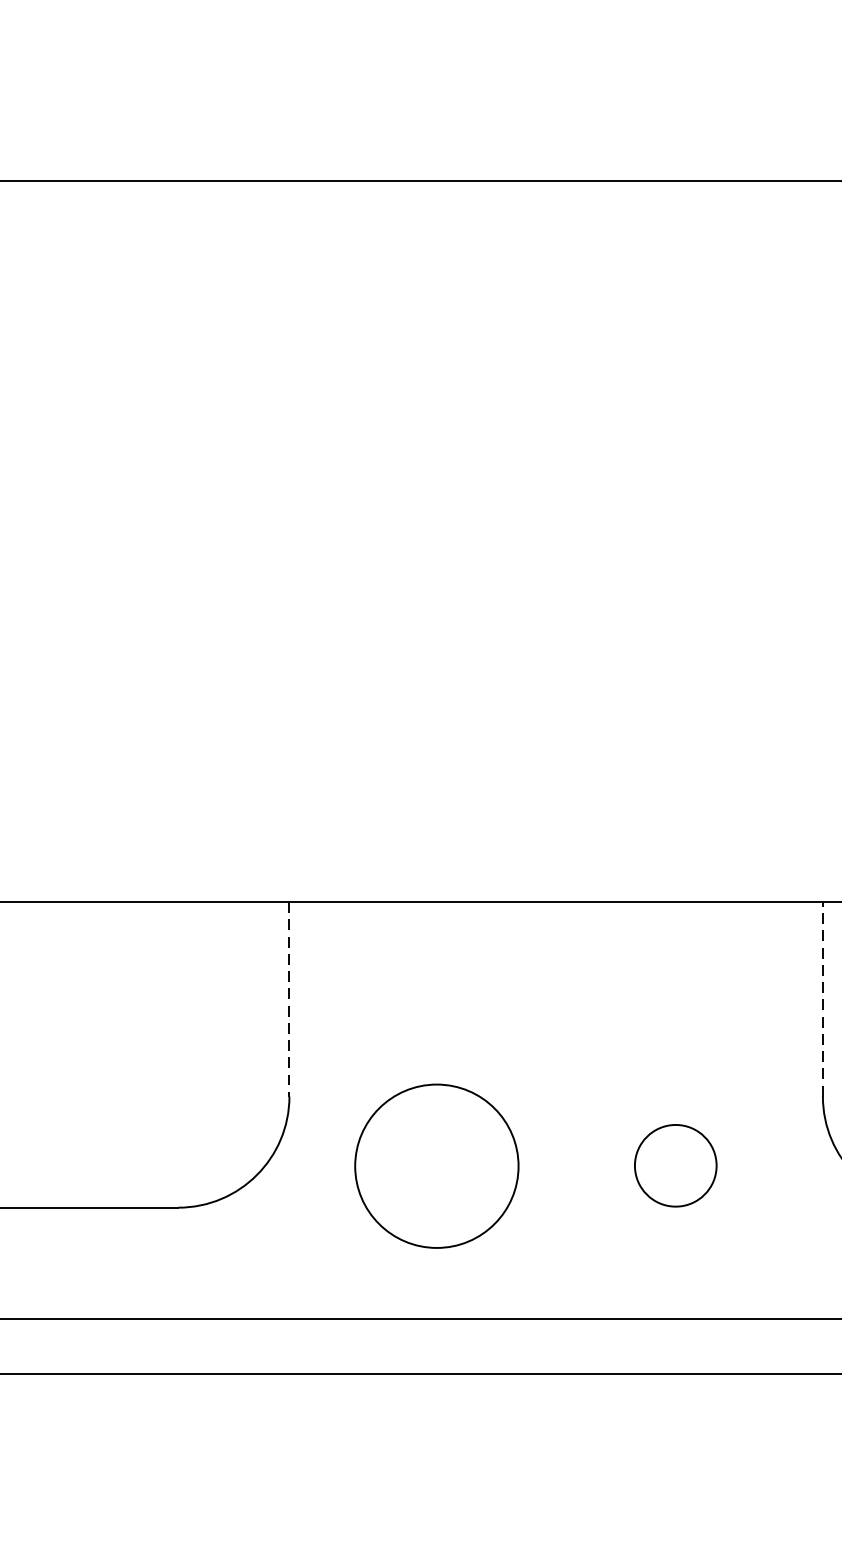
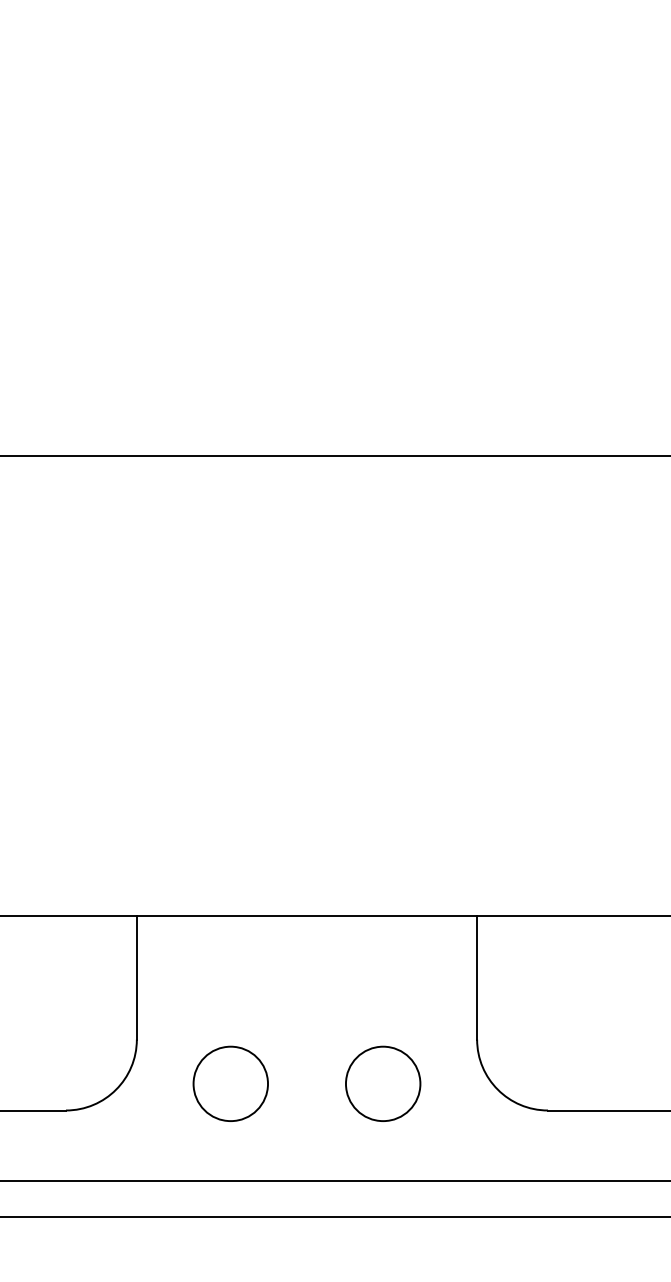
line: (823, 999) -> (477, 977), dashed -> solid
line: (288, 1000) -> (136, 978), dashed -> solid
circle: (436, 1165) -> (230, 1083), size x0.71
circle: (676, 1165) -> (383, 1083), size x1.43

